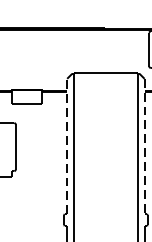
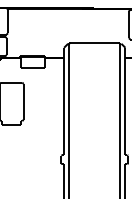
line: (67, 146) -> (64, 101), dashed -> solid
line: (144, 146) -> (125, 101), dashed -> solid

